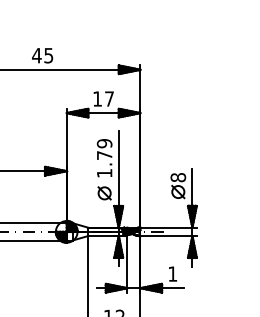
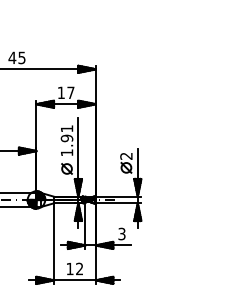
text: (103, 149) -> (66, 133), 1.79 -> 1.91
text: (178, 176) -> (126, 155), 8 -> 2
text: (172, 273) -> (121, 233), 1 -> 3

